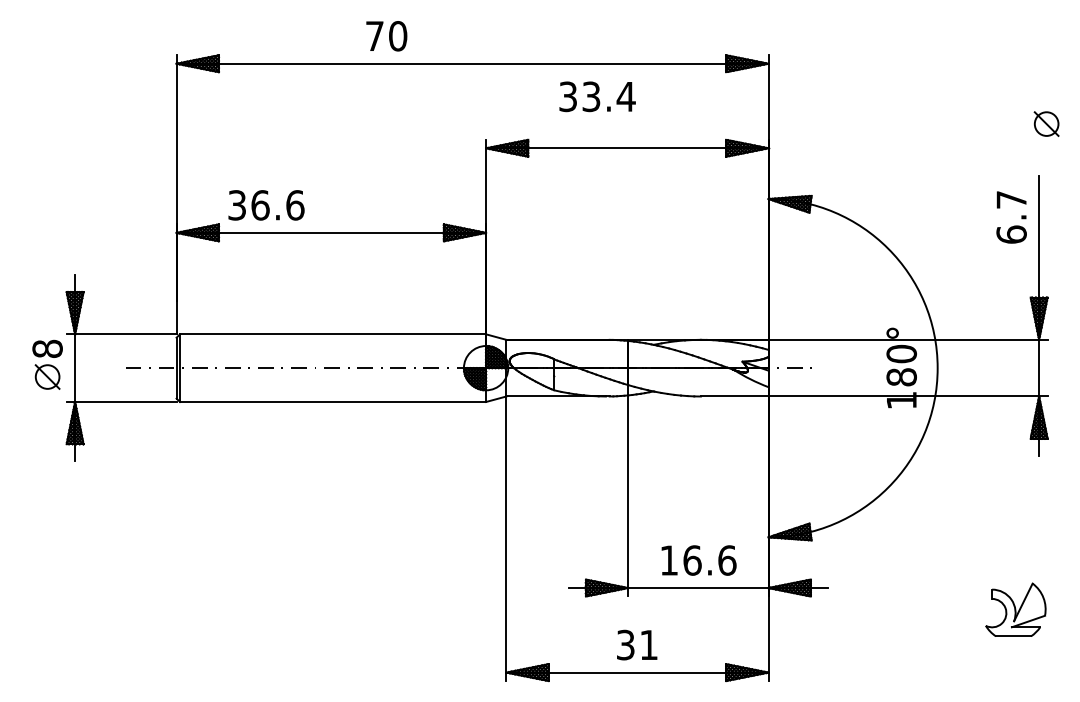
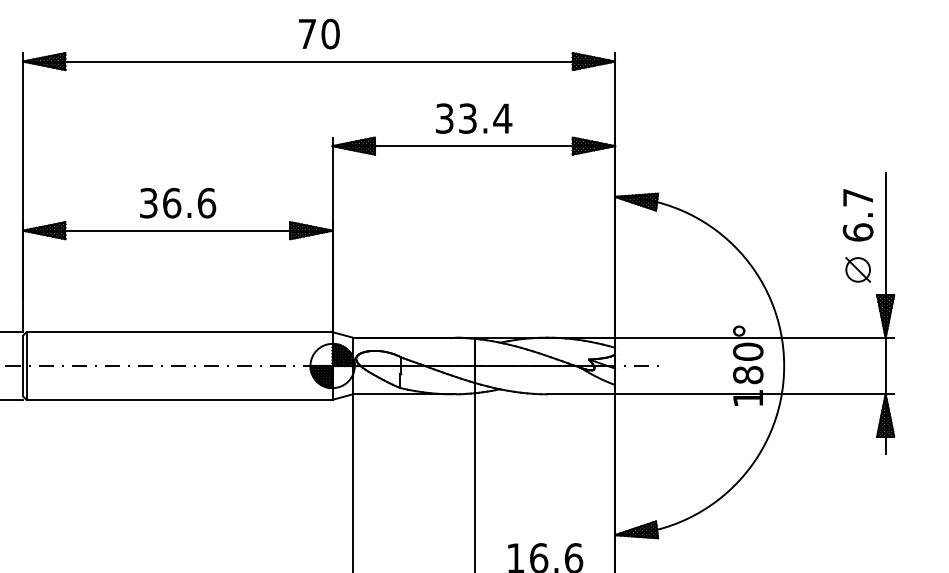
text: (386, 36) -> (319, 34), moved
text: (597, 96) -> (474, 118), moved
part: (1046, 123) -> (858, 269), moved
text: (266, 205) -> (178, 203), moved

